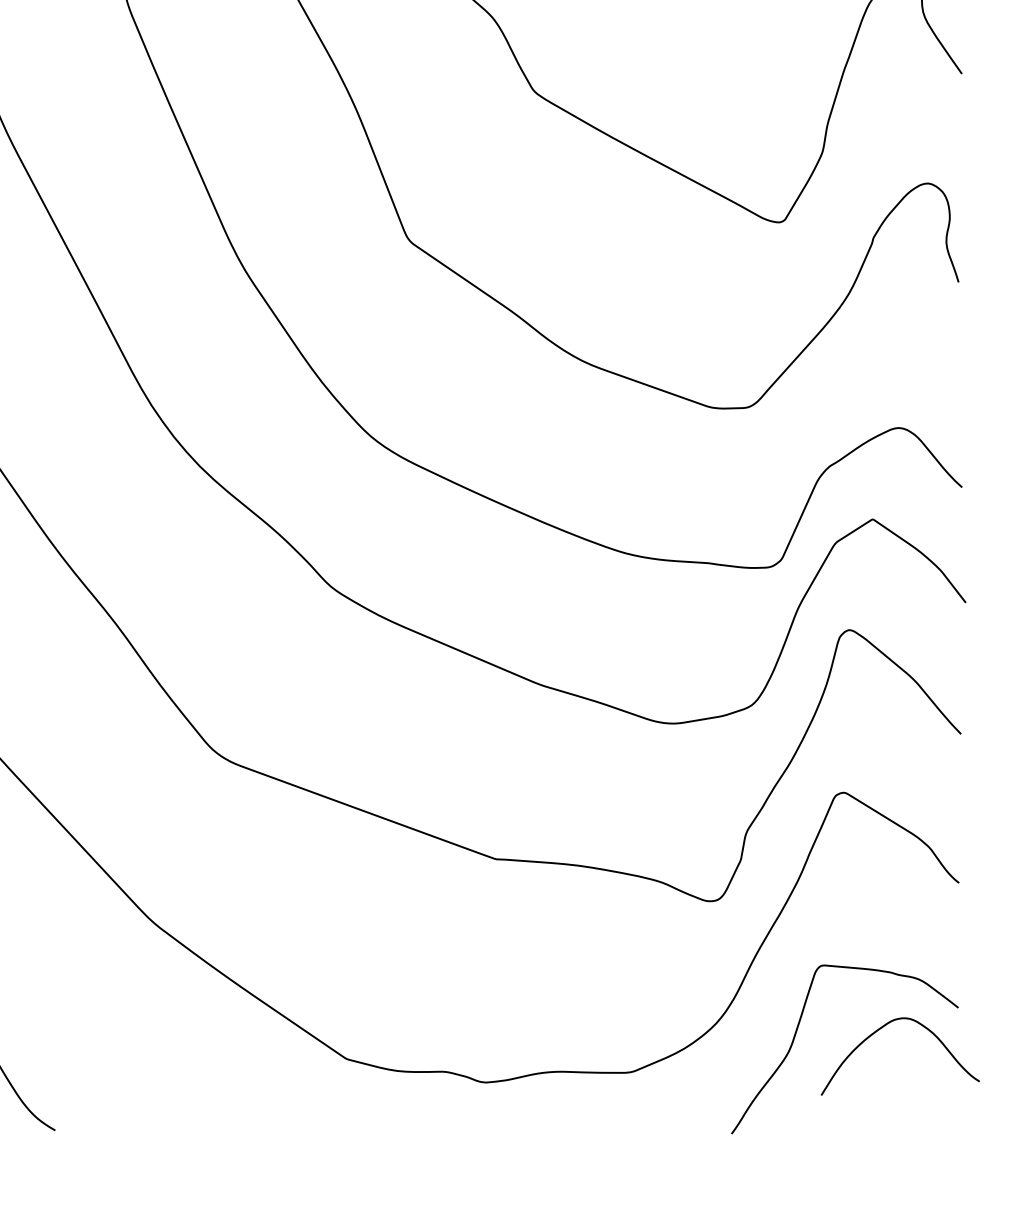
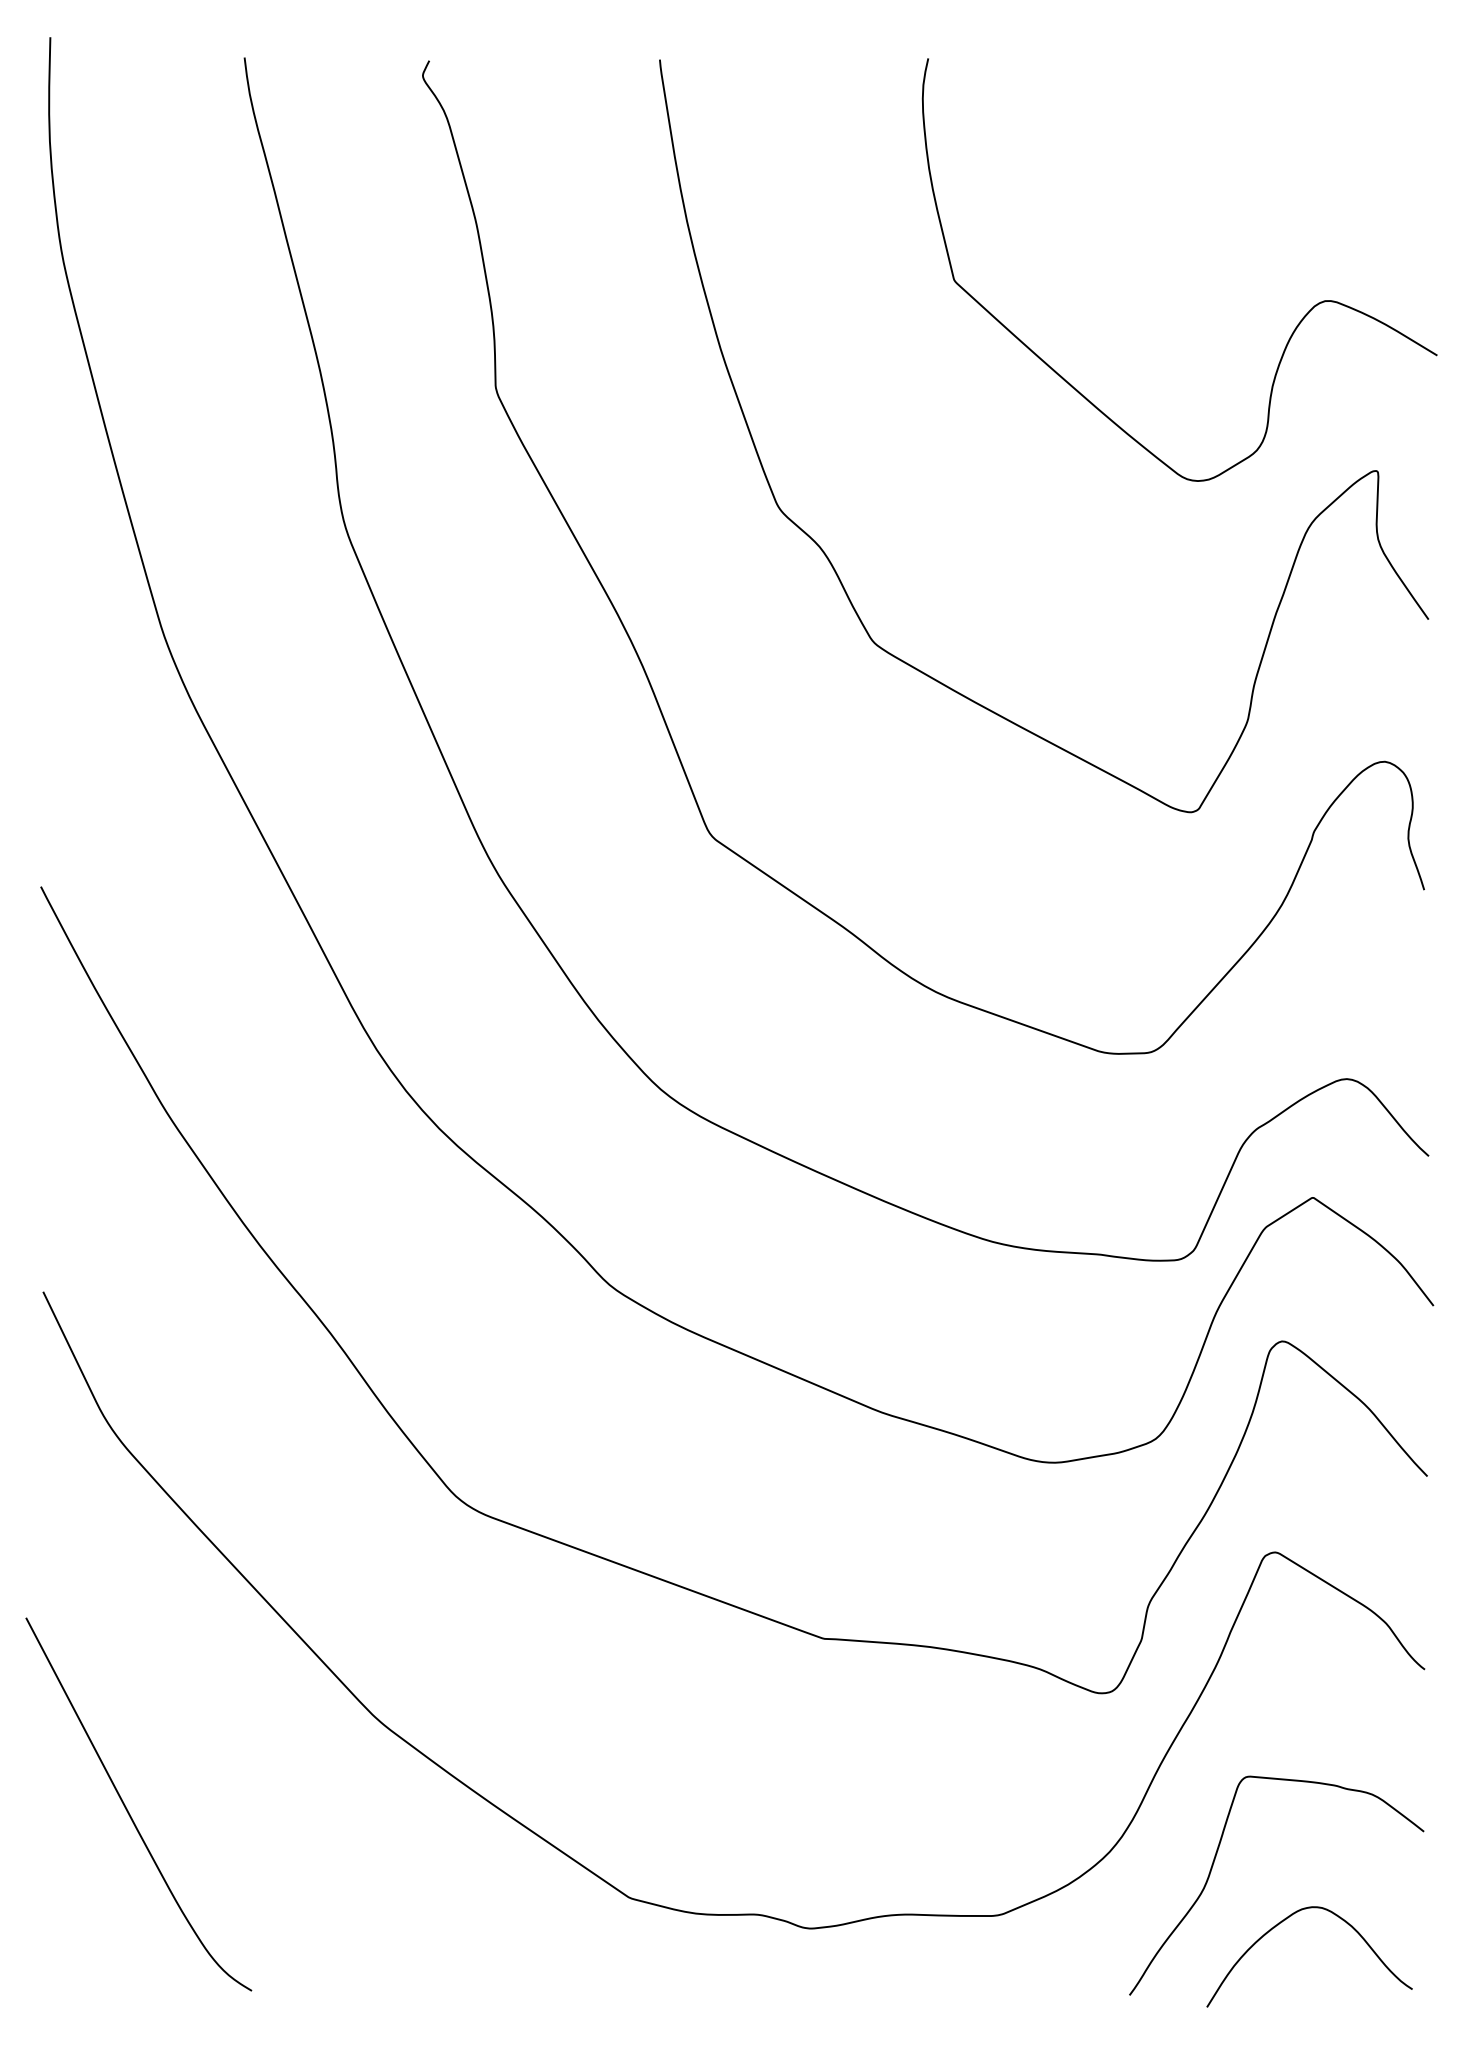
curve: (881, 1028) -> (1285, 1920), moved

